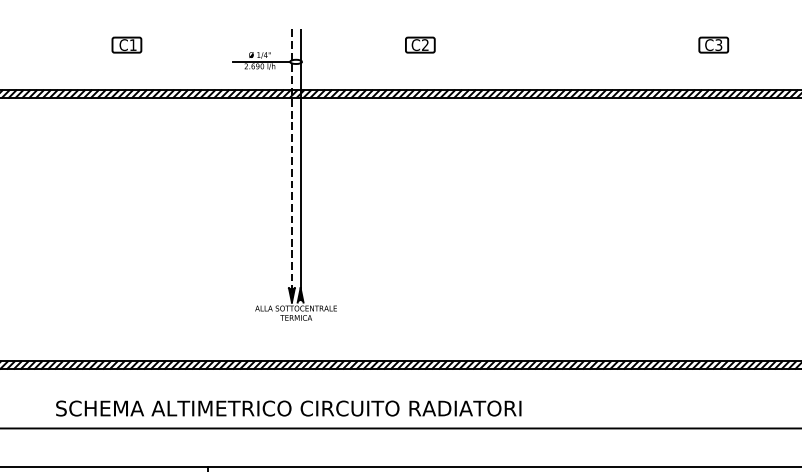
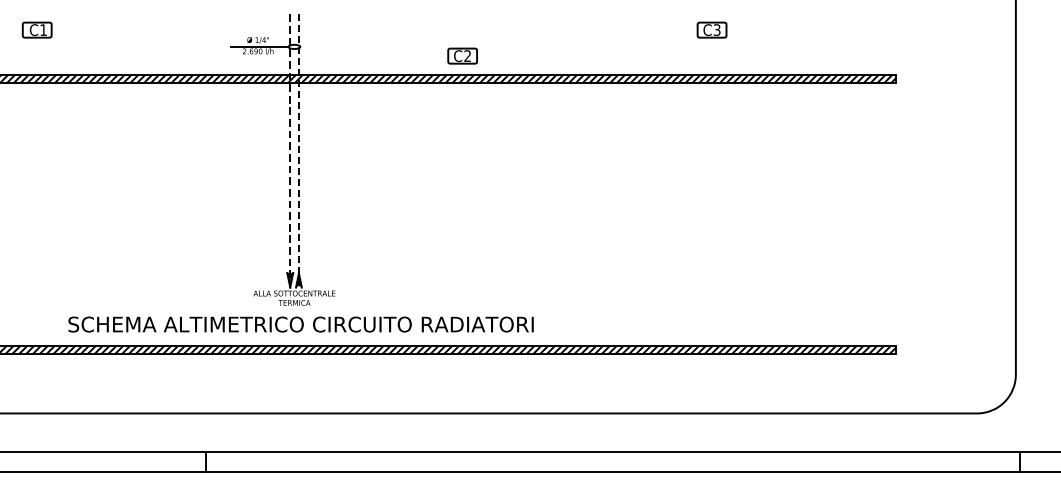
part: (126, 44) -> (36, 29), moved
part: (420, 44) -> (462, 55), moved
line: (300, 165) -> (298, 150), solid -> dashed
text: (288, 408) -> (300, 324), moved

